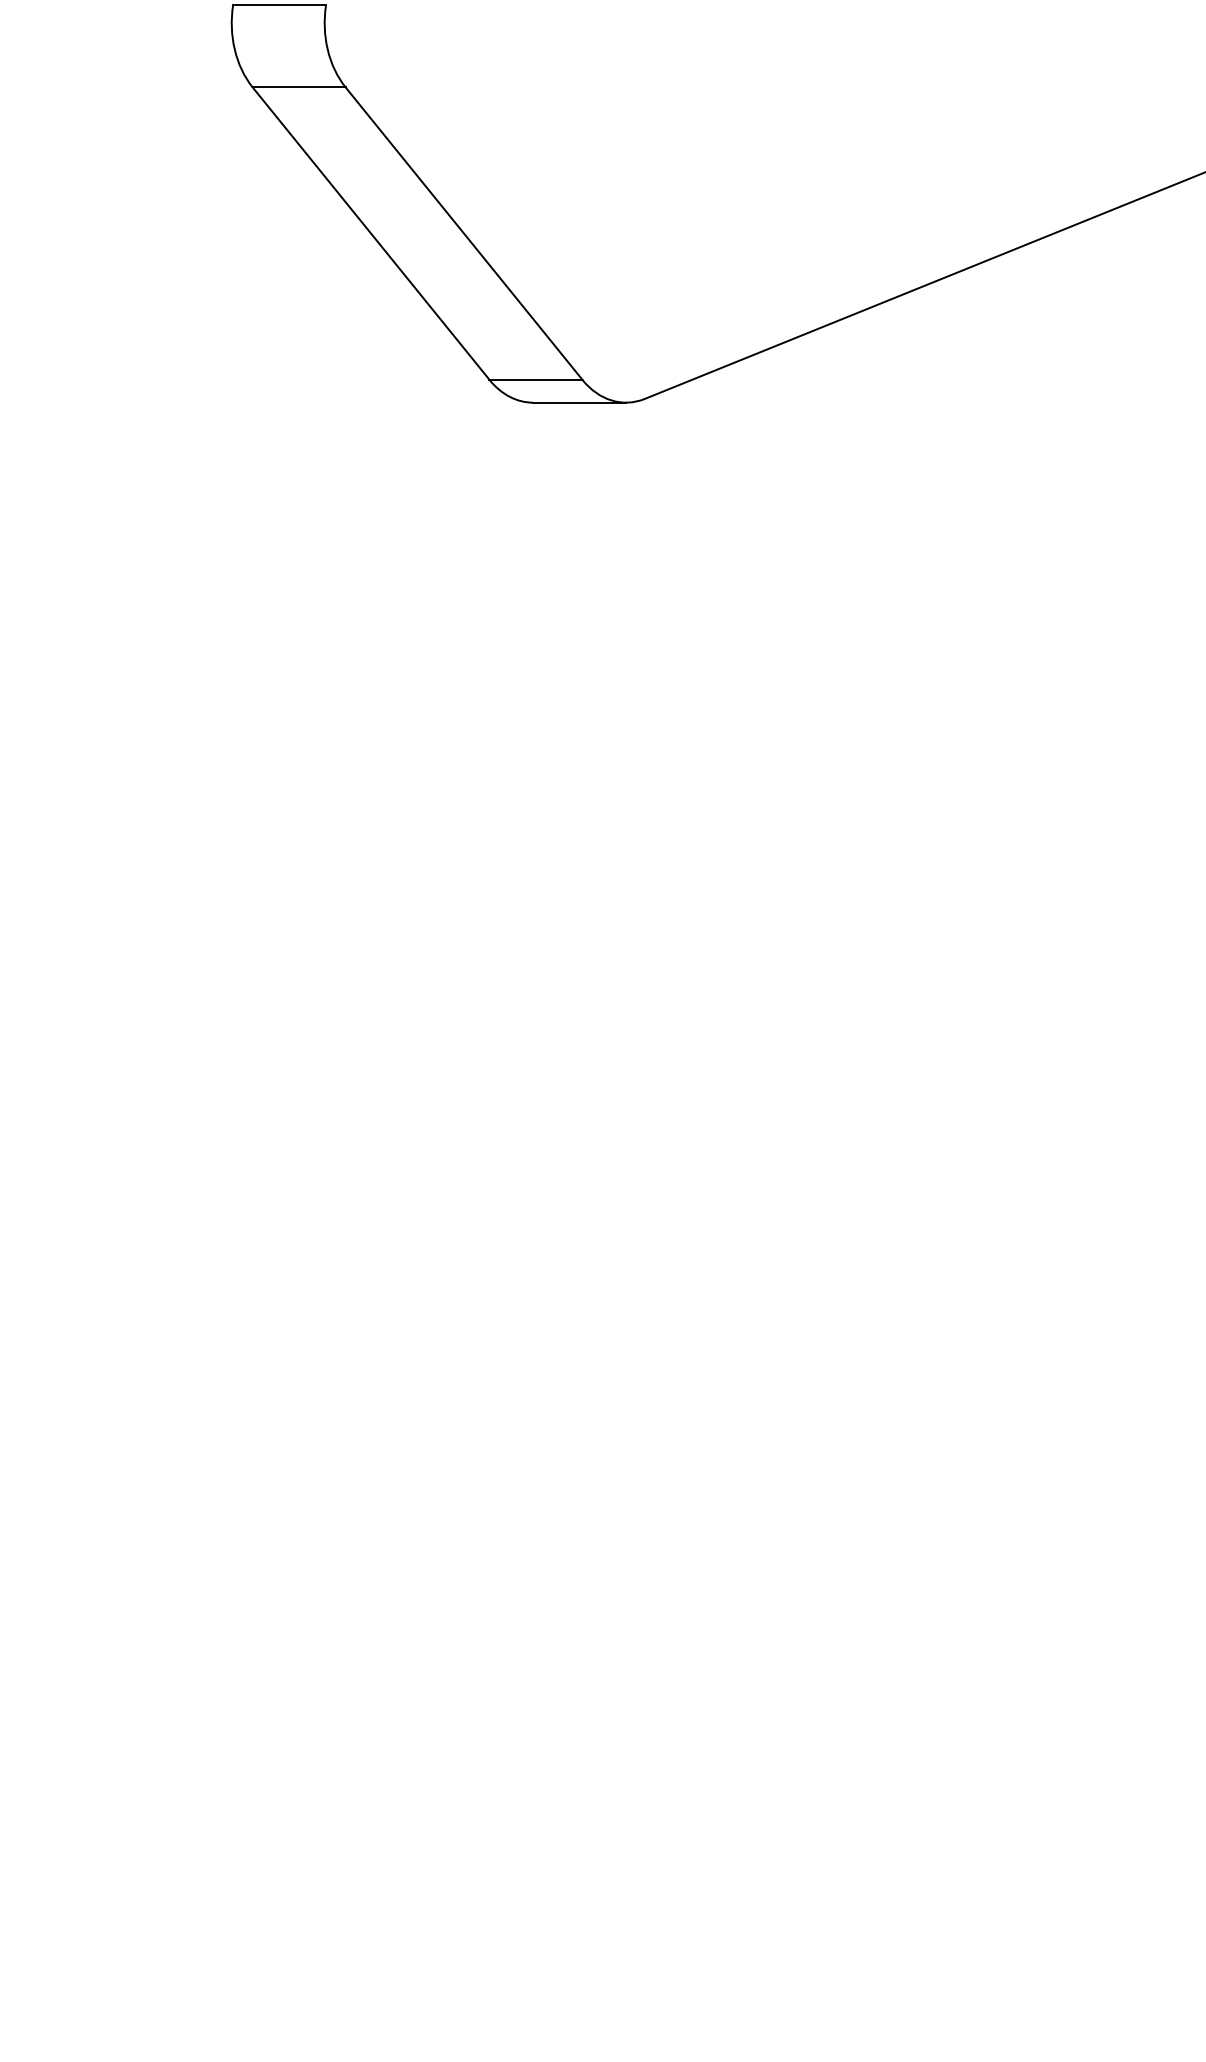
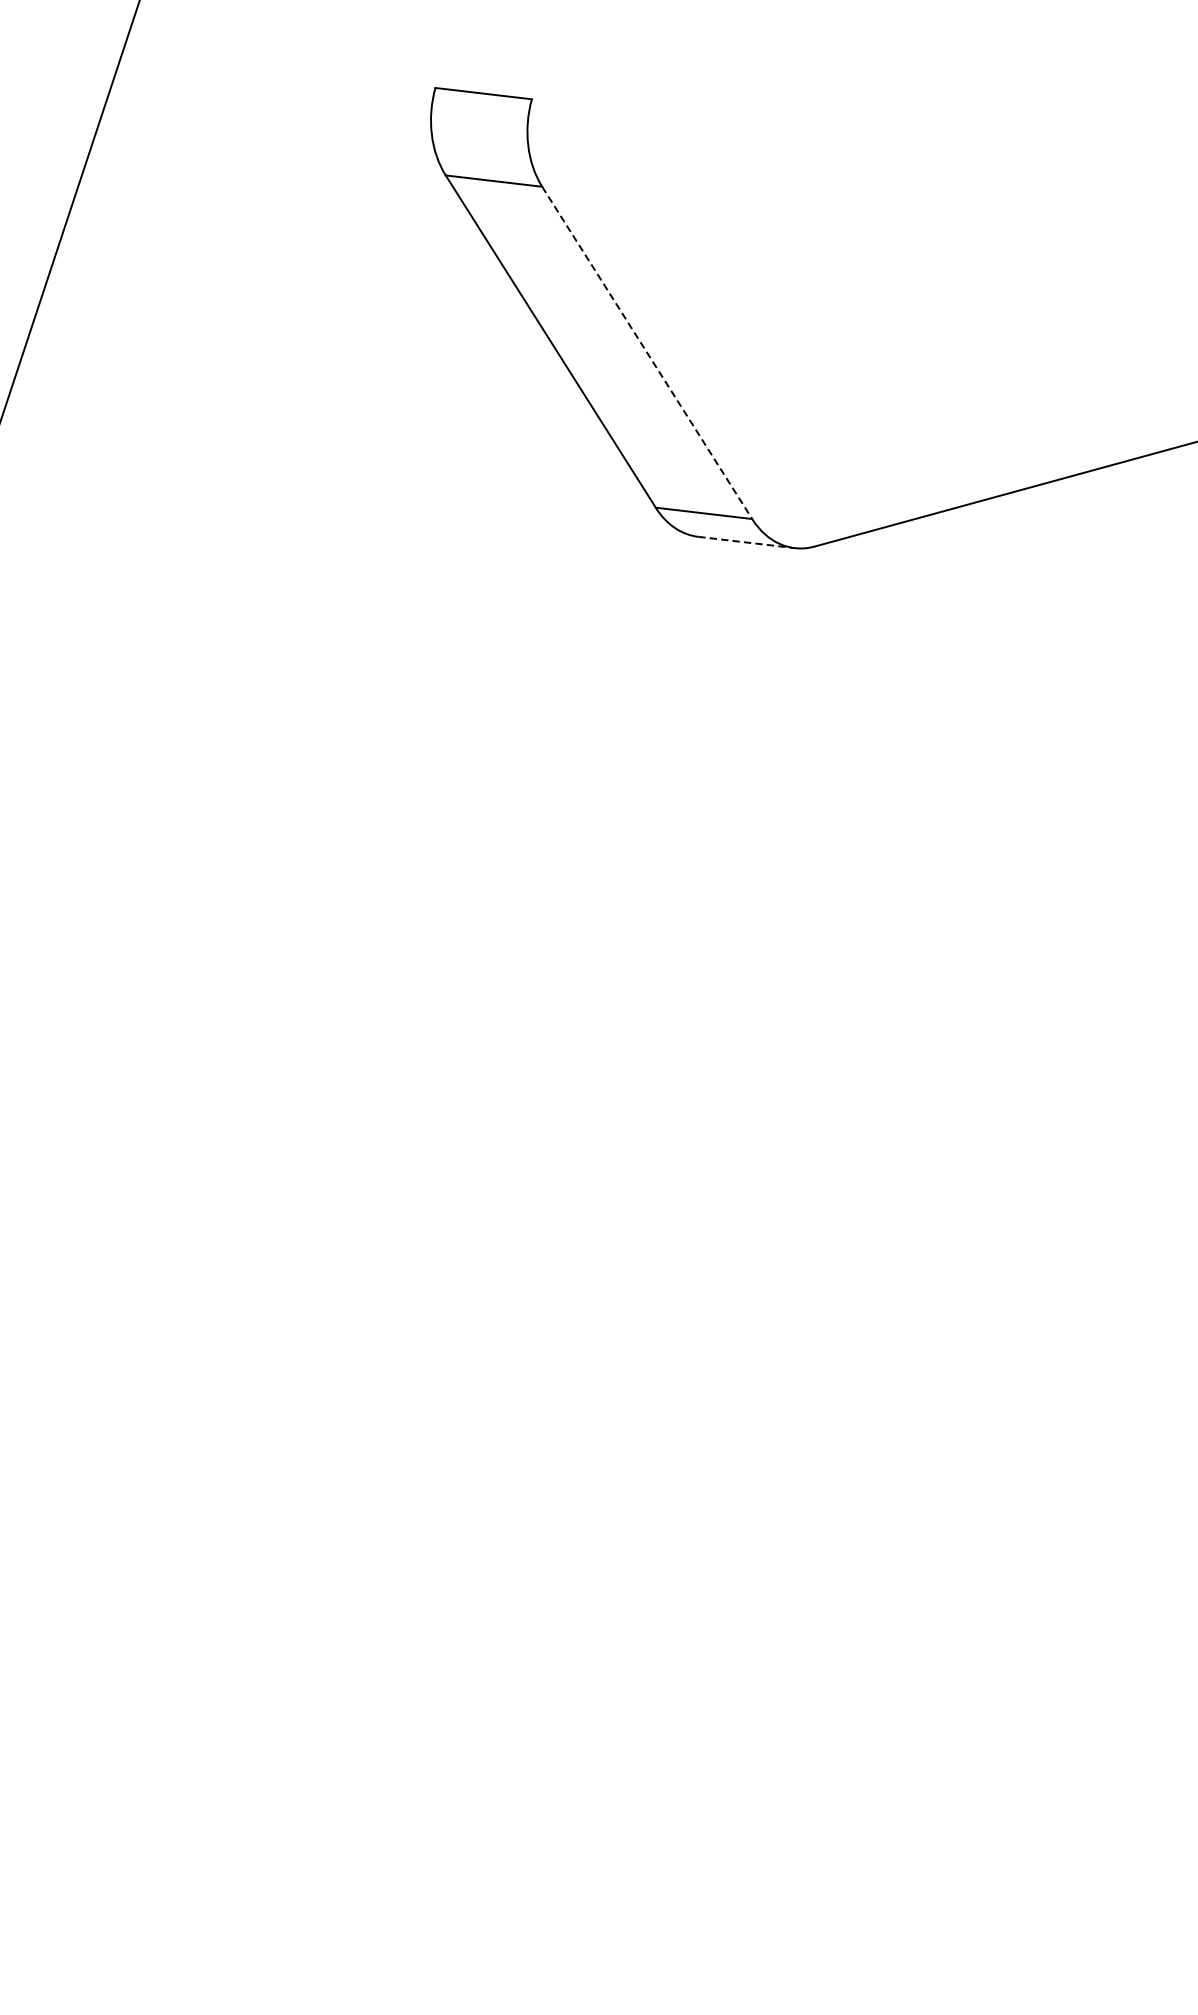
line: (464, 233) -> (647, 352), solid -> dashed
line: (580, 402) -> (747, 542), solid -> dashed

